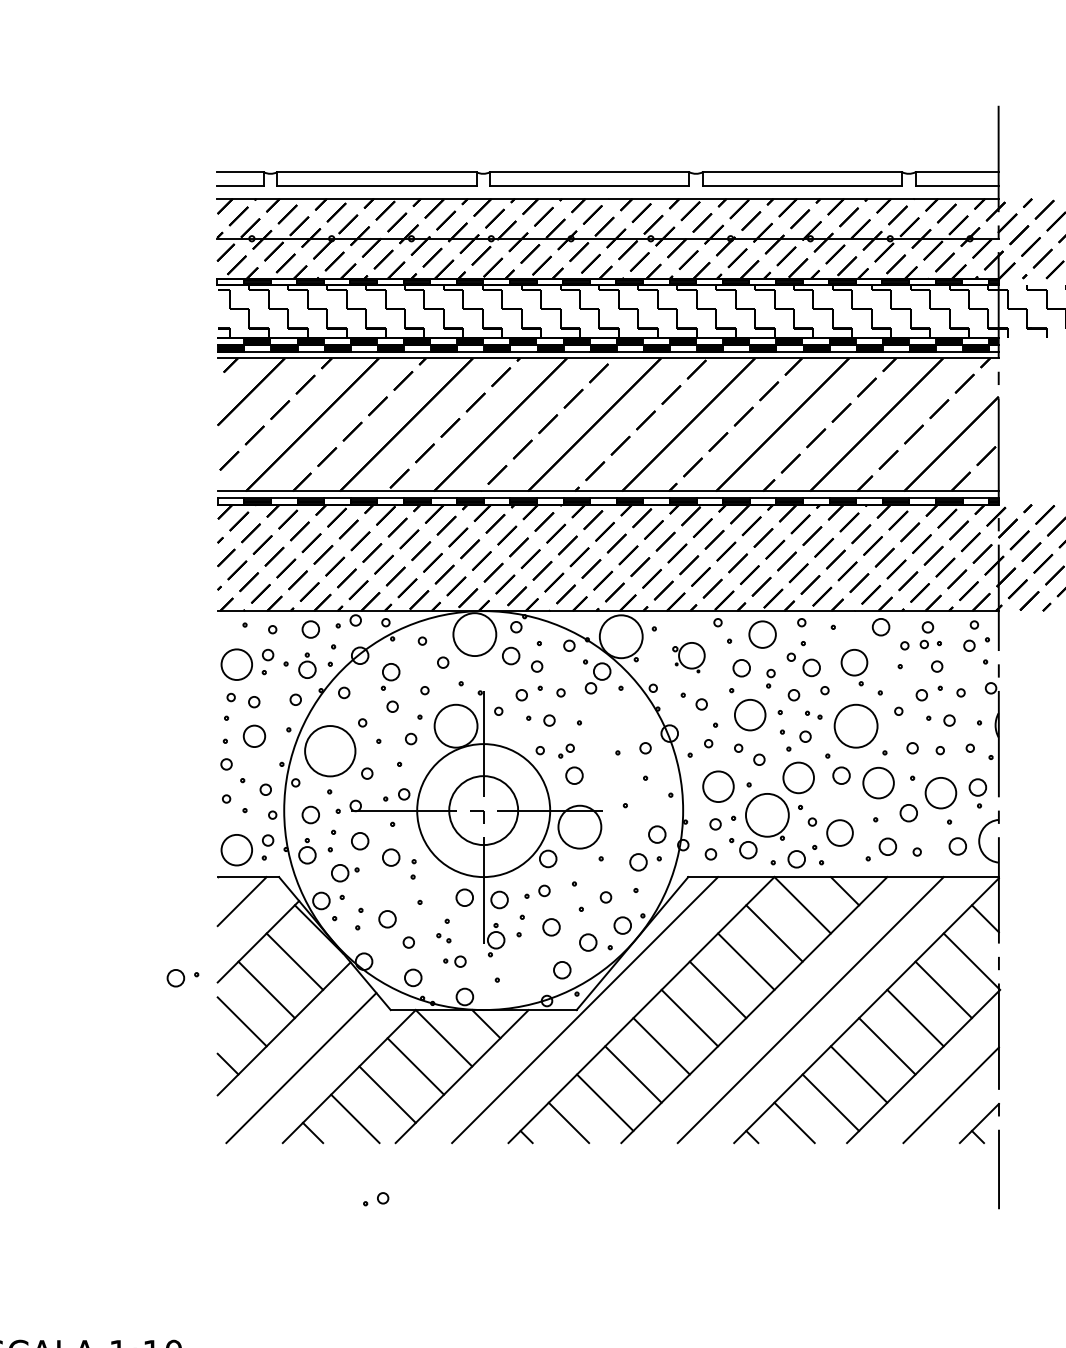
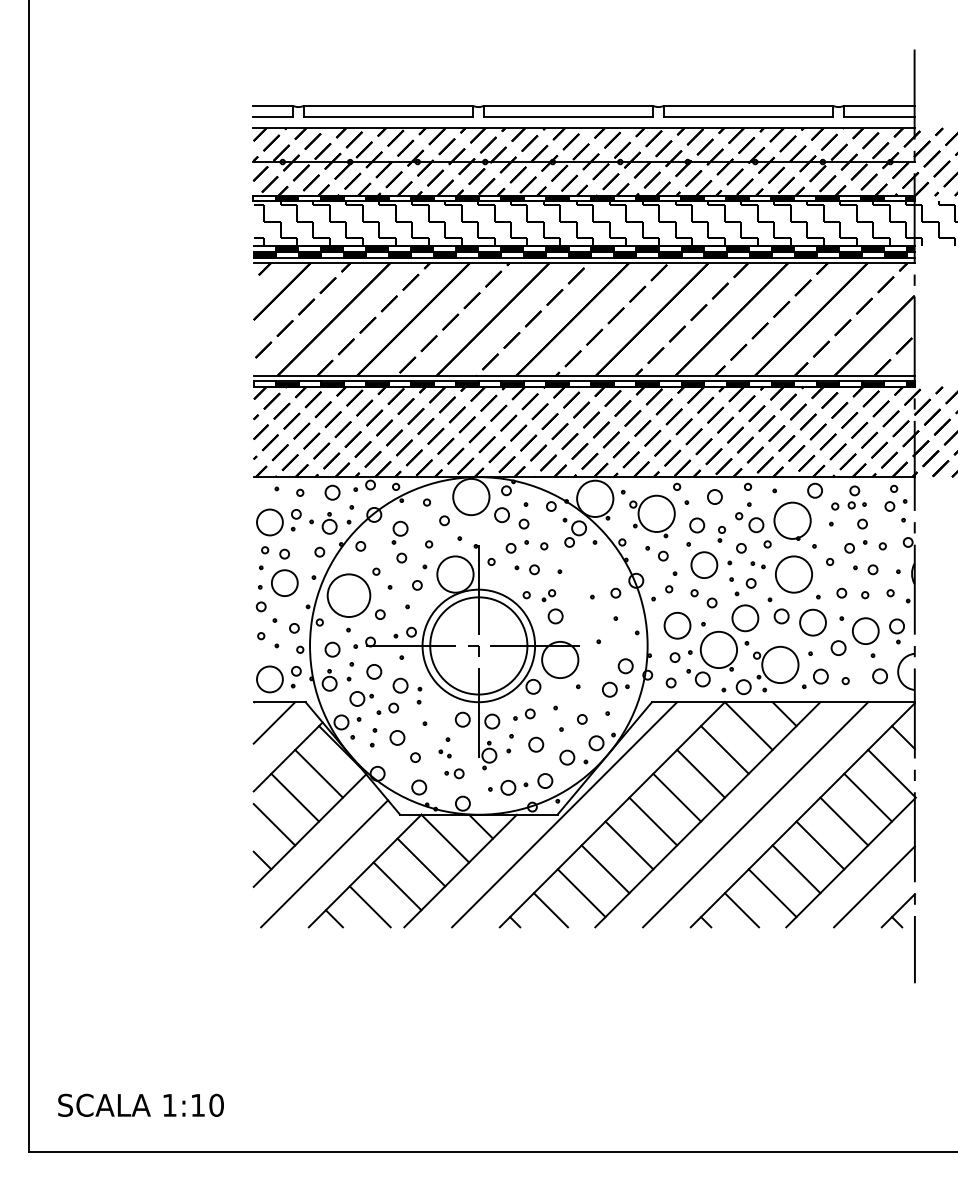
circle: (762, 633) -> (714, 496), size x0.62
part: (688, 657) -> (652, 516), size x1.67
circle: (854, 662) -> (792, 520), size x1.67
circle: (254, 735) -> (284, 582), size x1.43
circle: (483, 810) -> (478, 645), size x1.67
circle: (840, 832) -> (780, 664), size x1.67
part: (183, 977) -> (514, 787), moved
part: (375, 1198) -> (387, 708), moved

